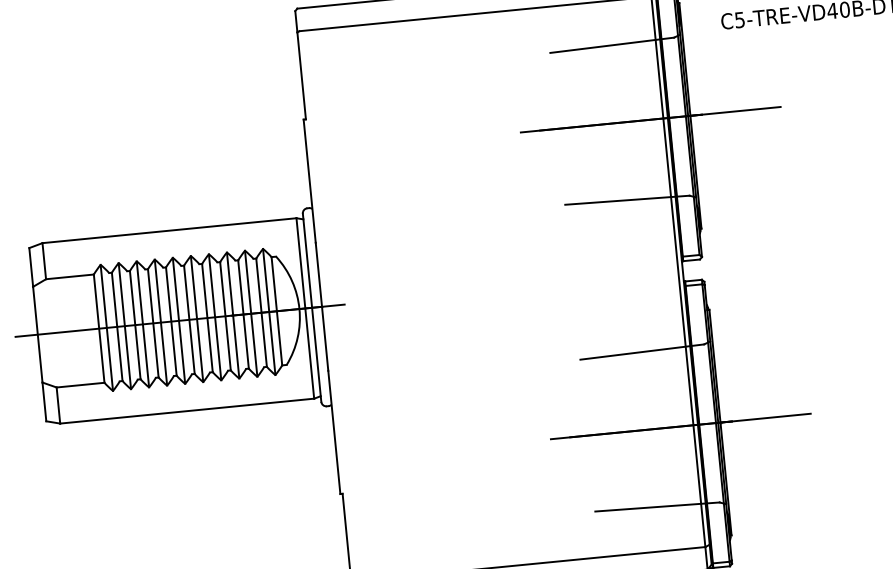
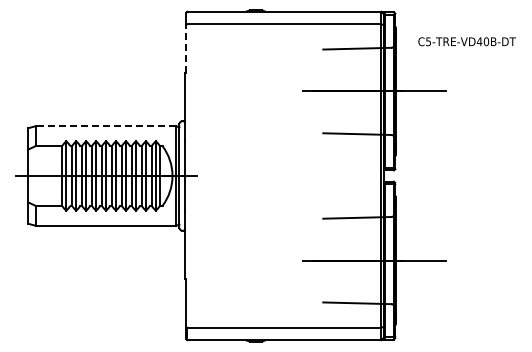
line: (302, 75) -> (186, 48), solid -> dashed
line: (169, 231) -> (105, 126), solid -> dashed

